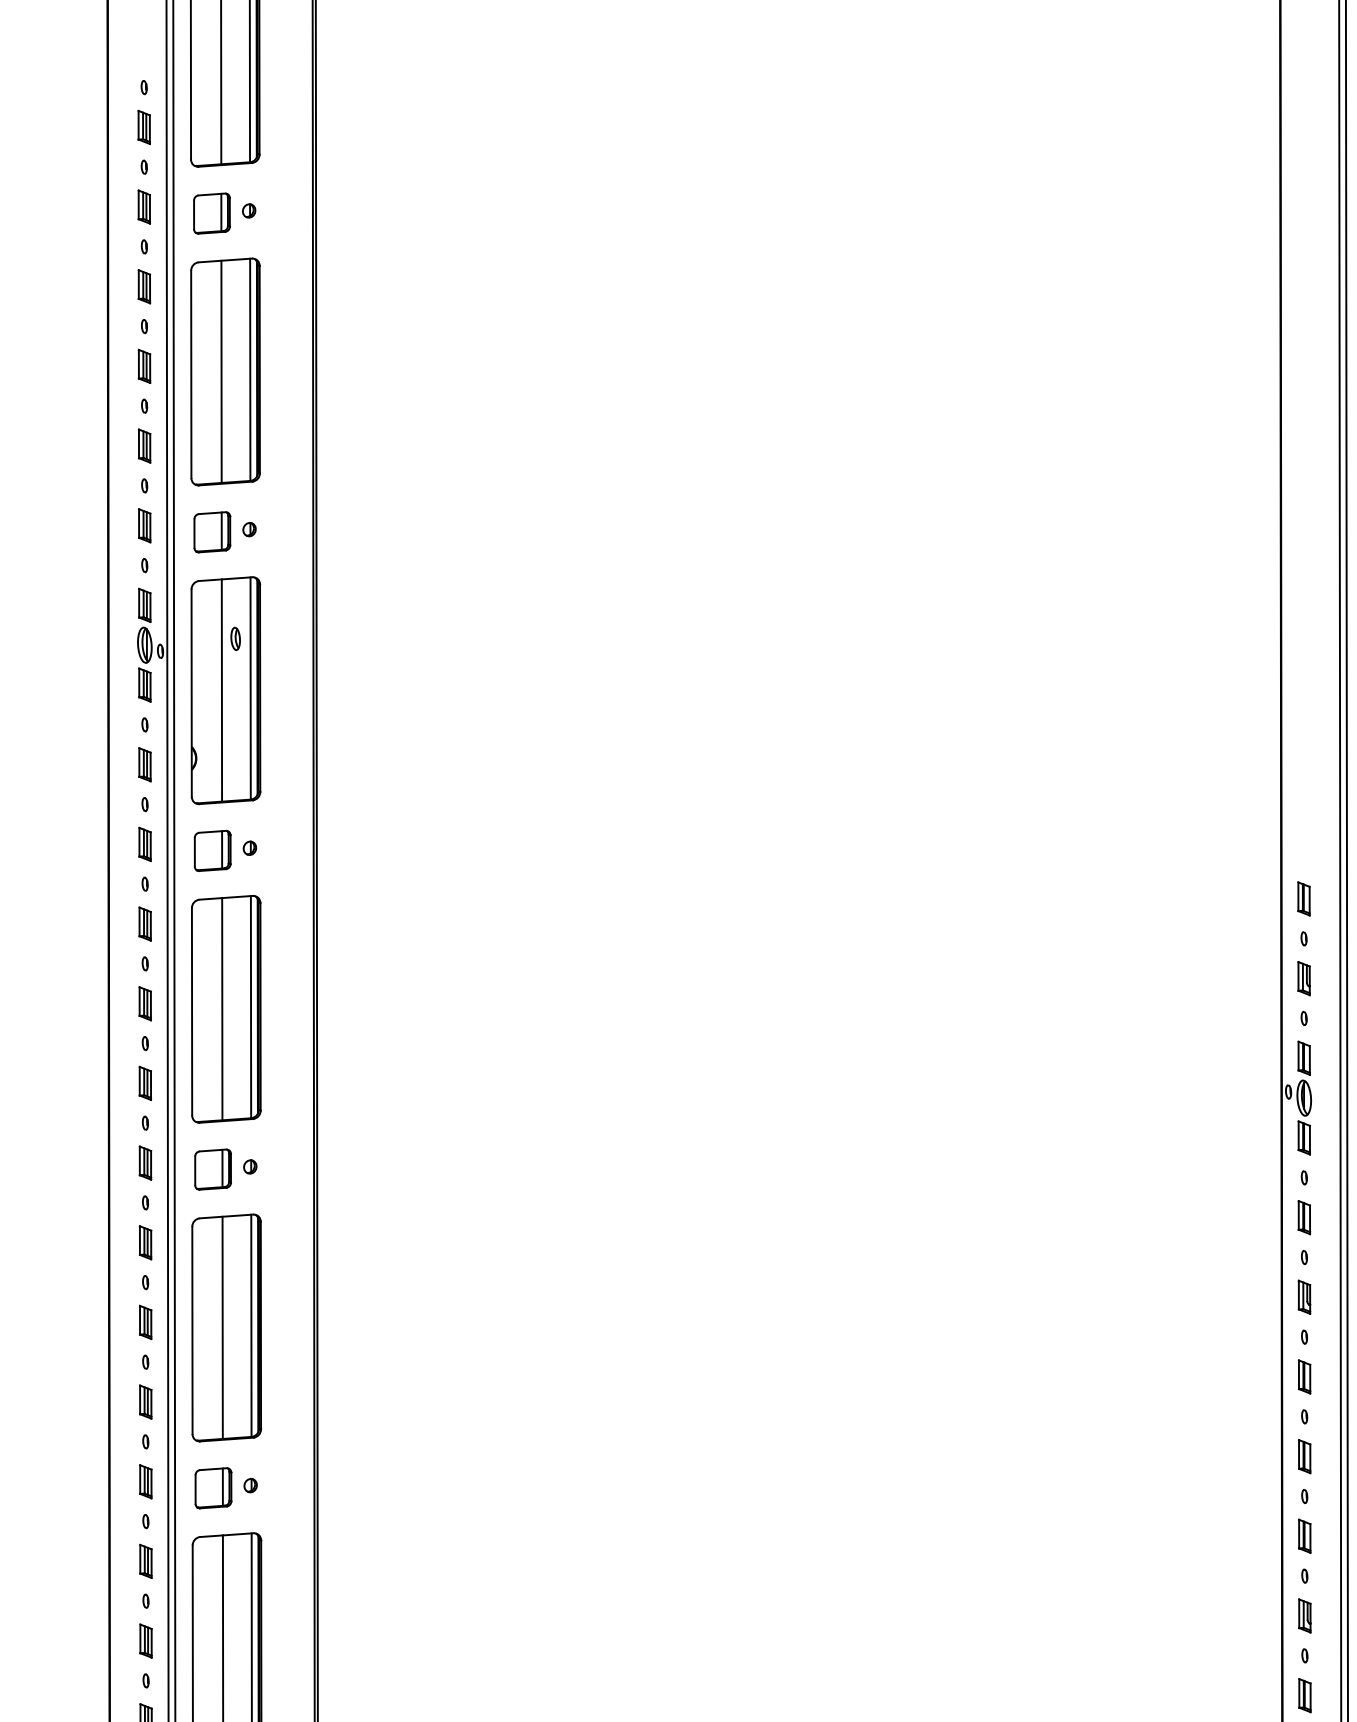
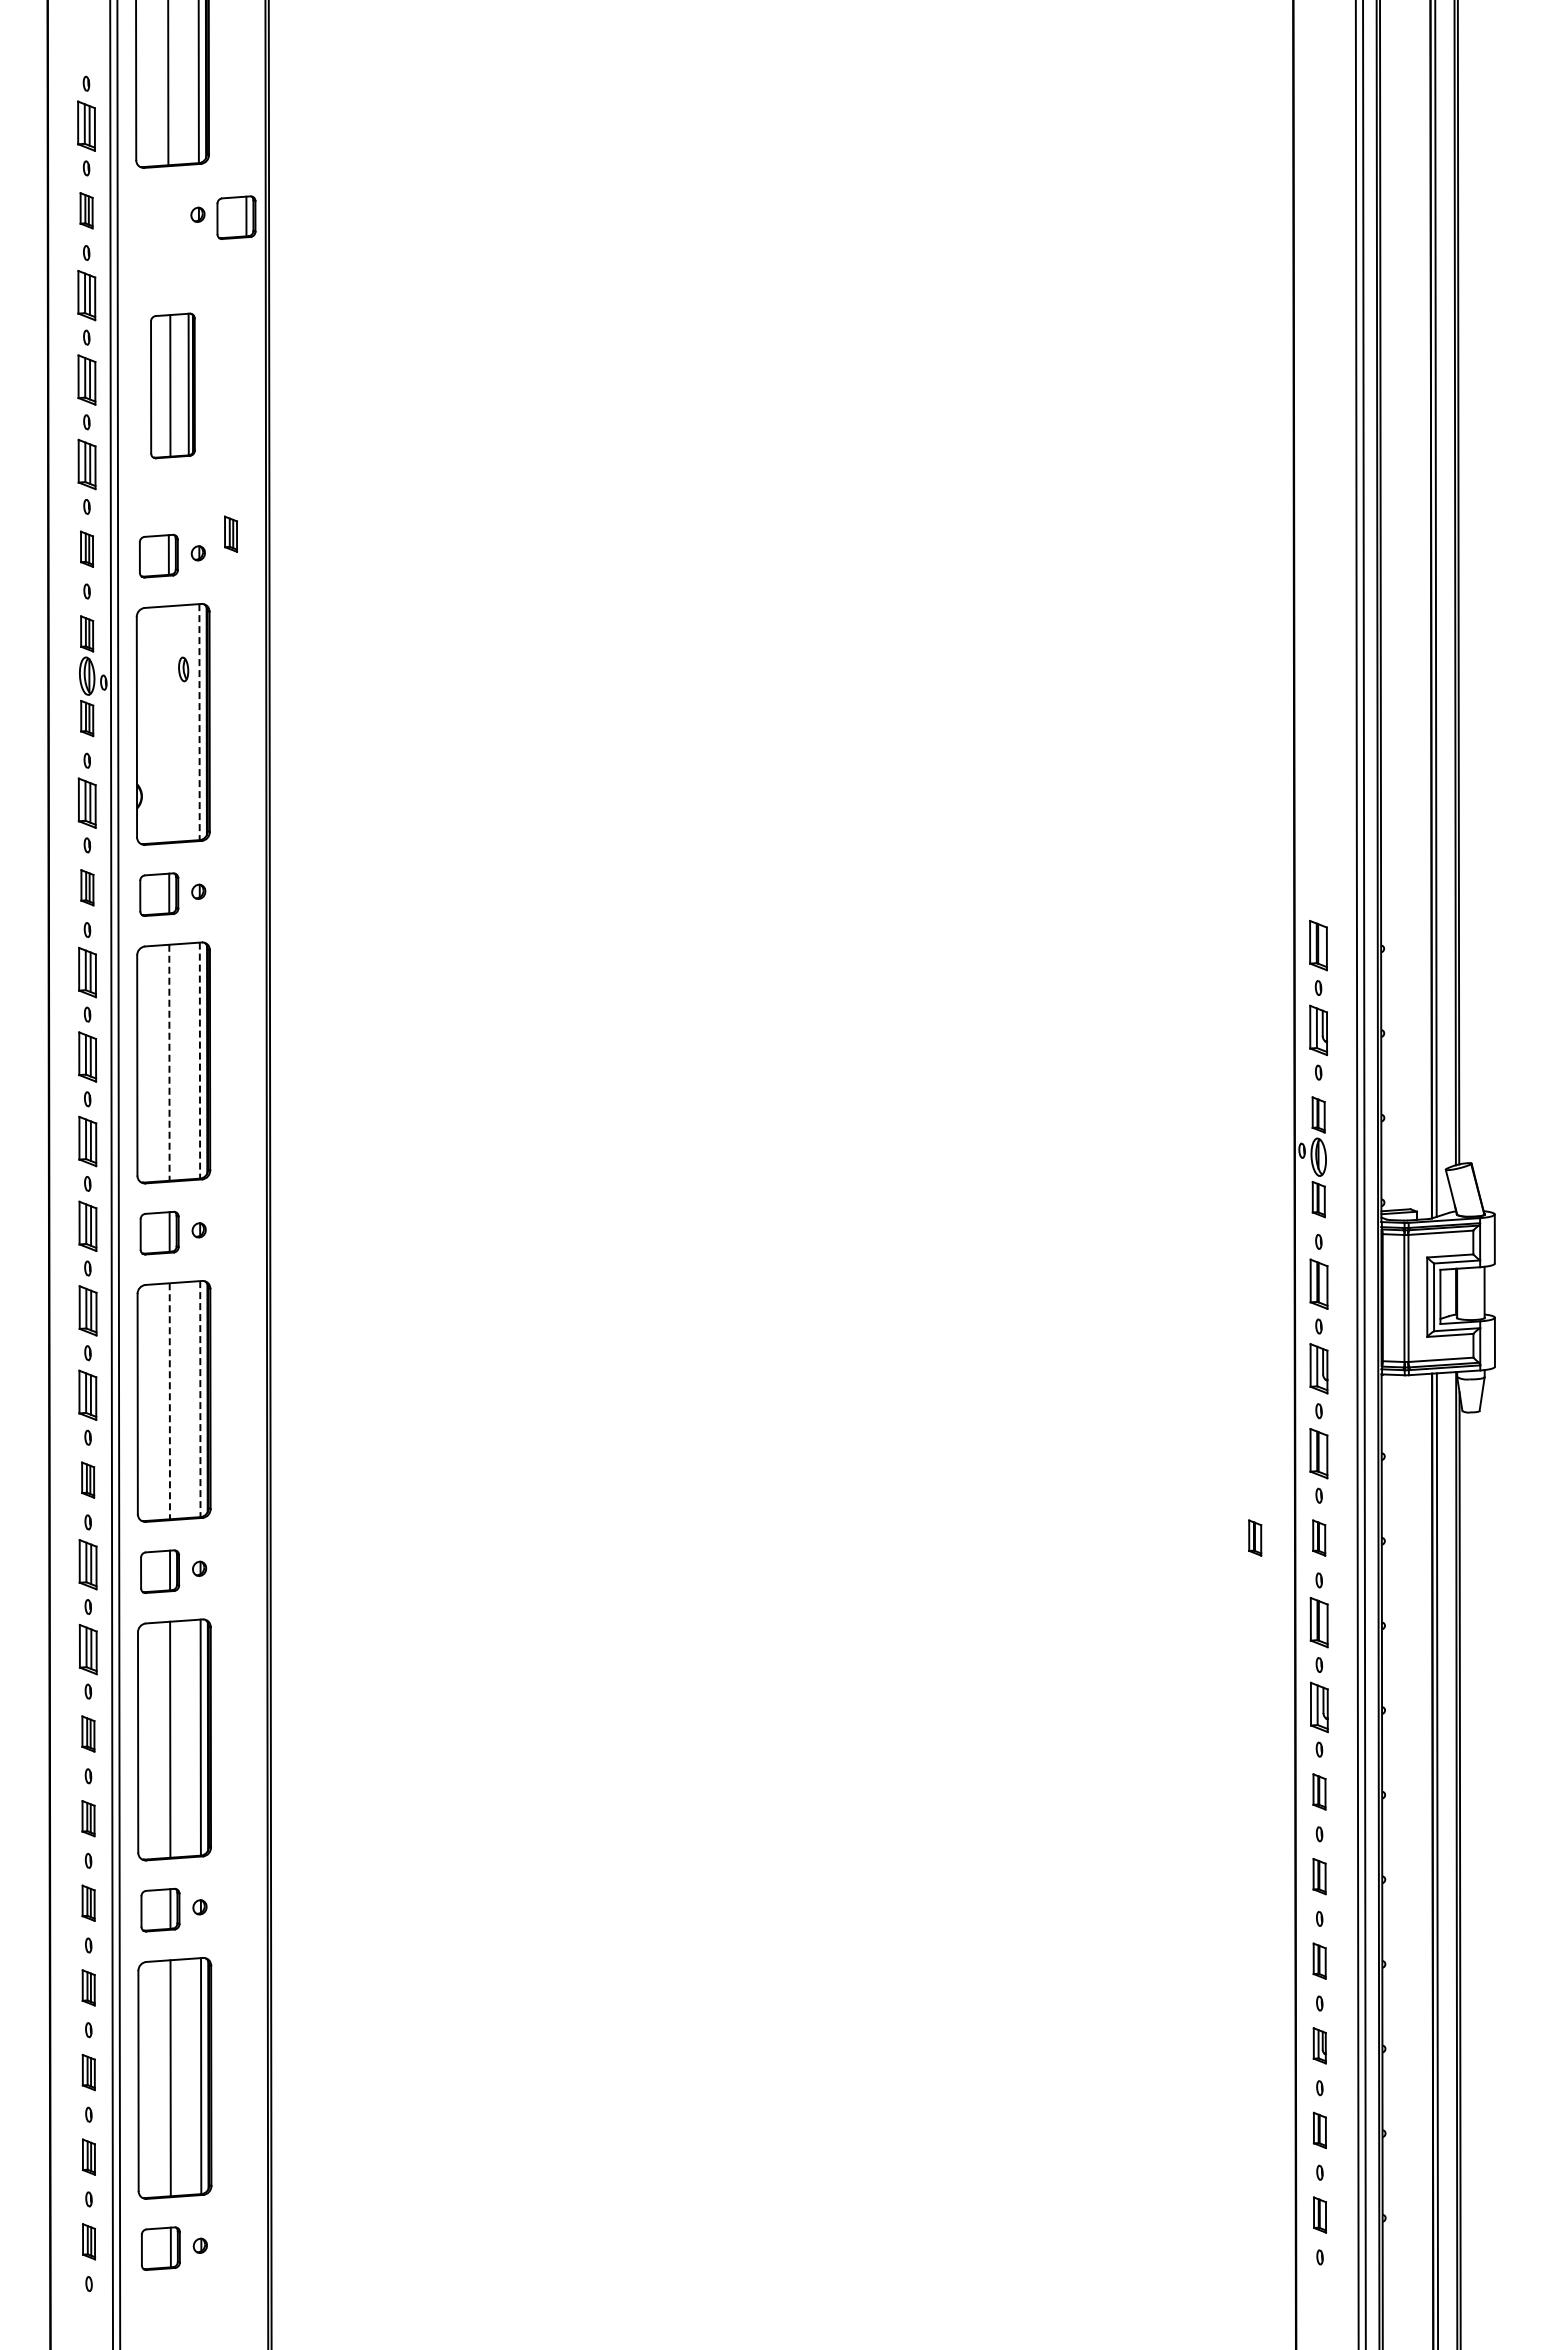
part: (144, 126) -> (86, 125), size x1.4
part: (211, 213) -> (236, 217), moved
part: (144, 285) -> (86, 294), size x1.4
part: (144, 365) -> (86, 379), size x1.4
part: (225, 371) -> (172, 385), size x0.6
part: (144, 445) -> (86, 464), size x1.4
part: (280, 510) -> (231, 533), added
line: (250, 688) -> (199, 722), solid -> dashed
line: (221, 690) -> (168, 724), removed
part: (145, 764) -> (87, 802), size x1.4
part: (1304, 898) -> (1318, 945), size x1.4
part: (145, 923) -> (87, 971), size x1.4
part: (1304, 977) -> (1318, 1029), size x1.4
part: (145, 1003) -> (87, 1056), size x1.4
line: (250, 1007) -> (199, 1061), solid -> dashed
line: (222, 1009) -> (169, 1063), solid -> dashed
part: (145, 1083) -> (87, 1141), size x1.4
part: (145, 1162) -> (87, 1225), size x1.4
part: (1304, 1216) -> (1318, 1283), size x1.4
part: (145, 1242) -> (87, 1310), size x1.4
part: (1304, 1296) -> (1318, 1368), size x1.4
part: (146, 1322) -> (88, 1395), size x1.4
line: (251, 1326) -> (200, 1399), solid -> dashed
line: (222, 1328) -> (169, 1401), solid -> dashed
part: (1304, 1376) -> (1319, 1452), size x1.4
part: (1244, 1456) -> (1255, 1537), added
part: (146, 1481) -> (88, 1564), size x1.4
part: (1304, 1536) -> (1319, 1622), size x1.4
part: (146, 1560) -> (88, 1648), size x1.4
part: (1304, 1615) -> (1319, 1706), size x1.4

